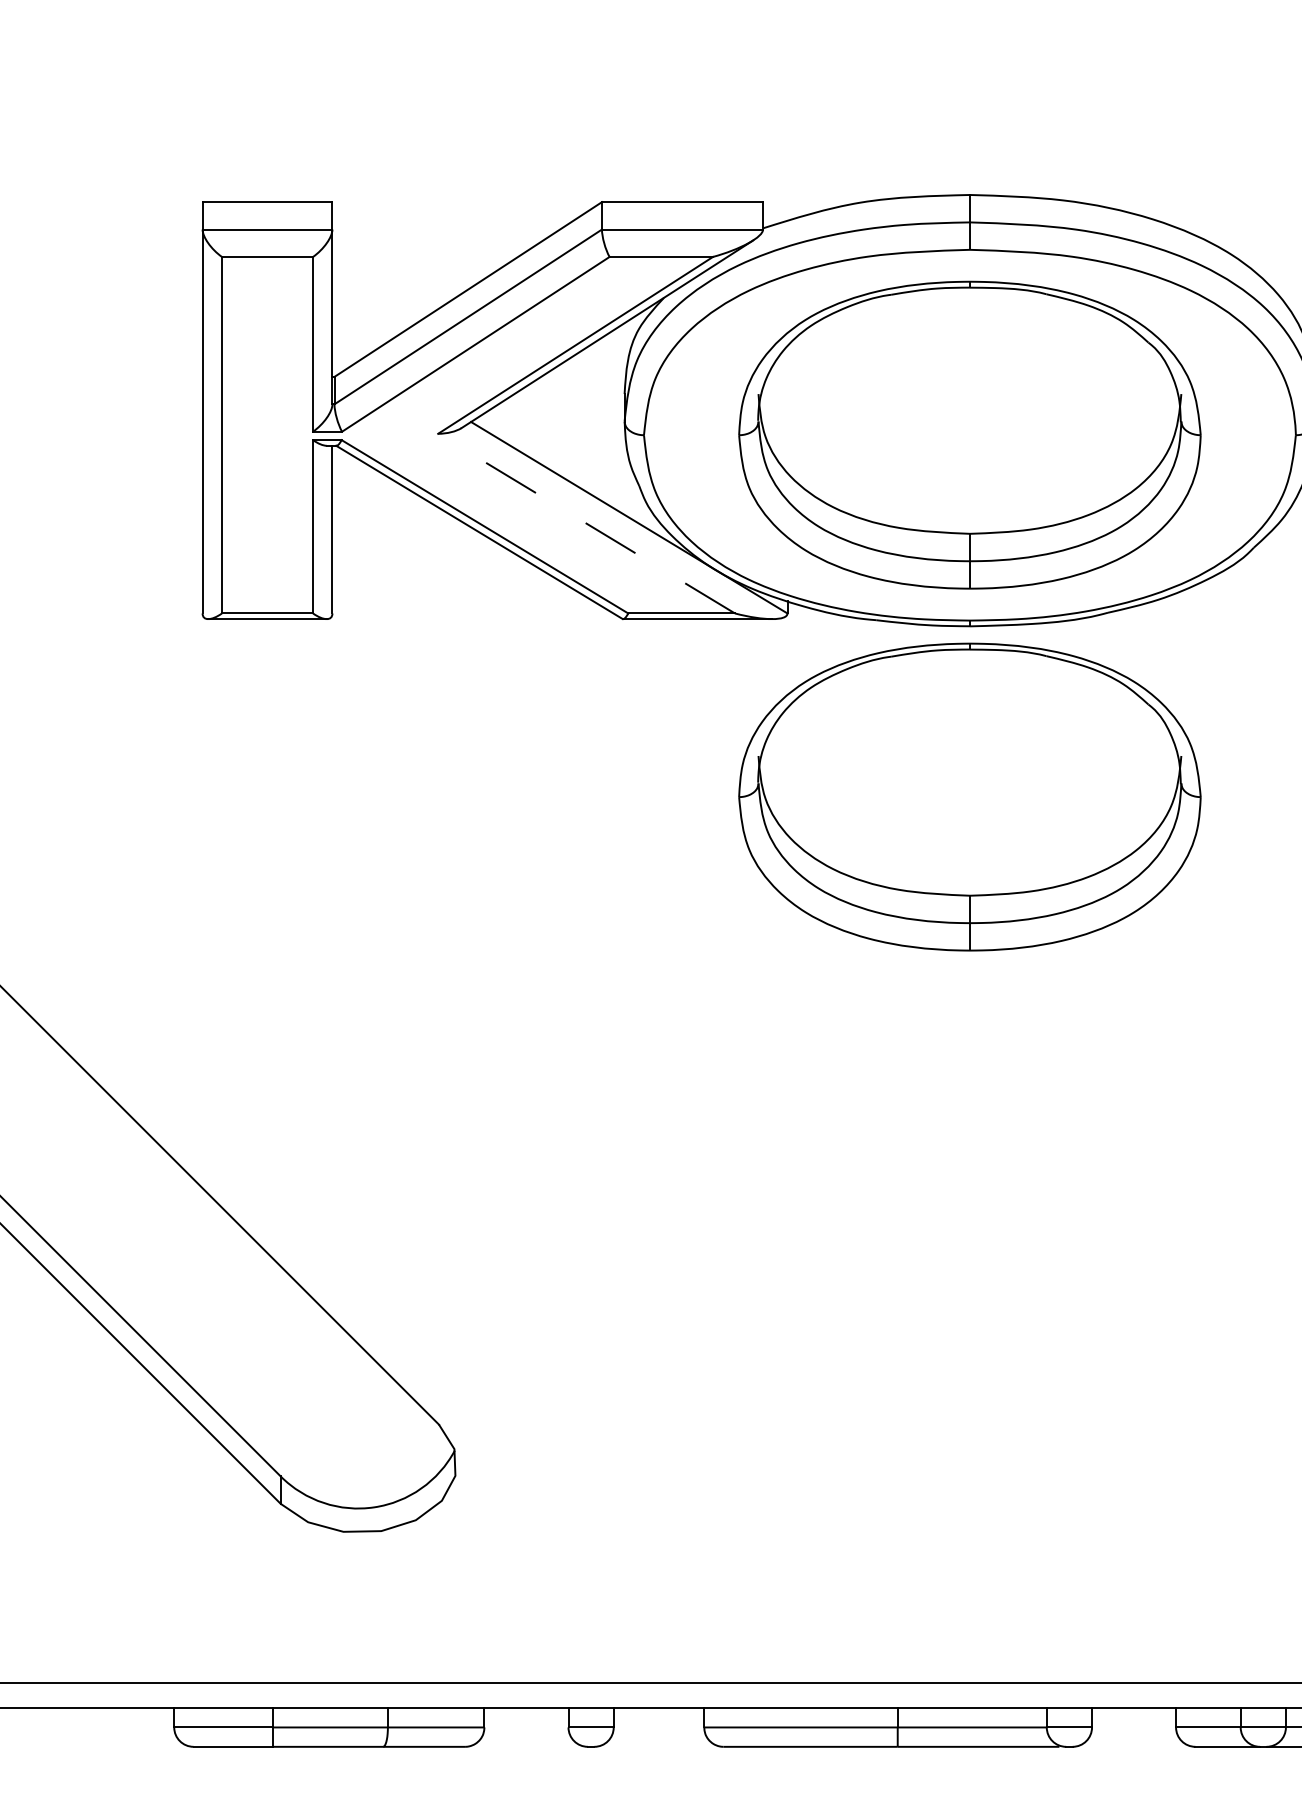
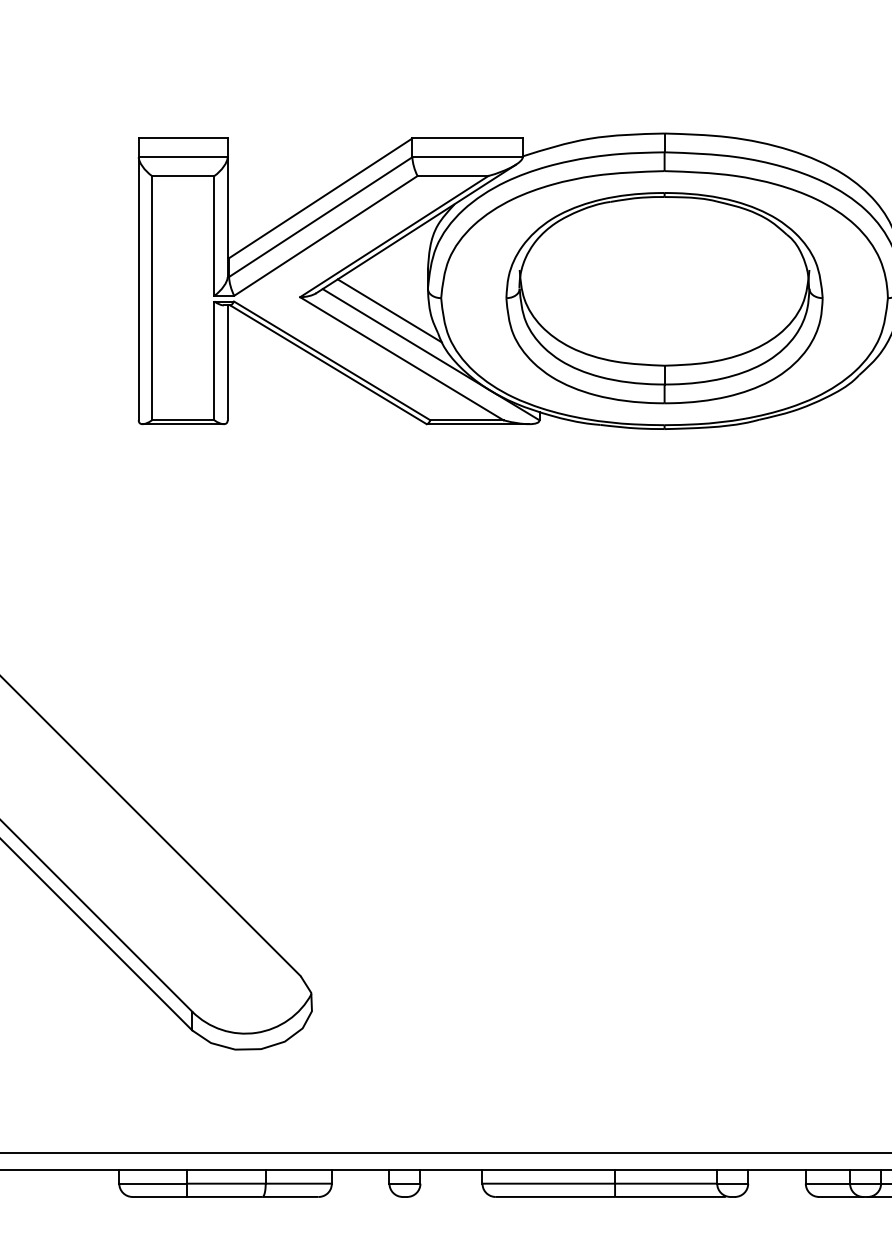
line: (568, 453) -> (389, 310), added
line: (586, 523) -> (401, 358), dashed -> solid
part: (969, 797) -> (664, 546), removed

